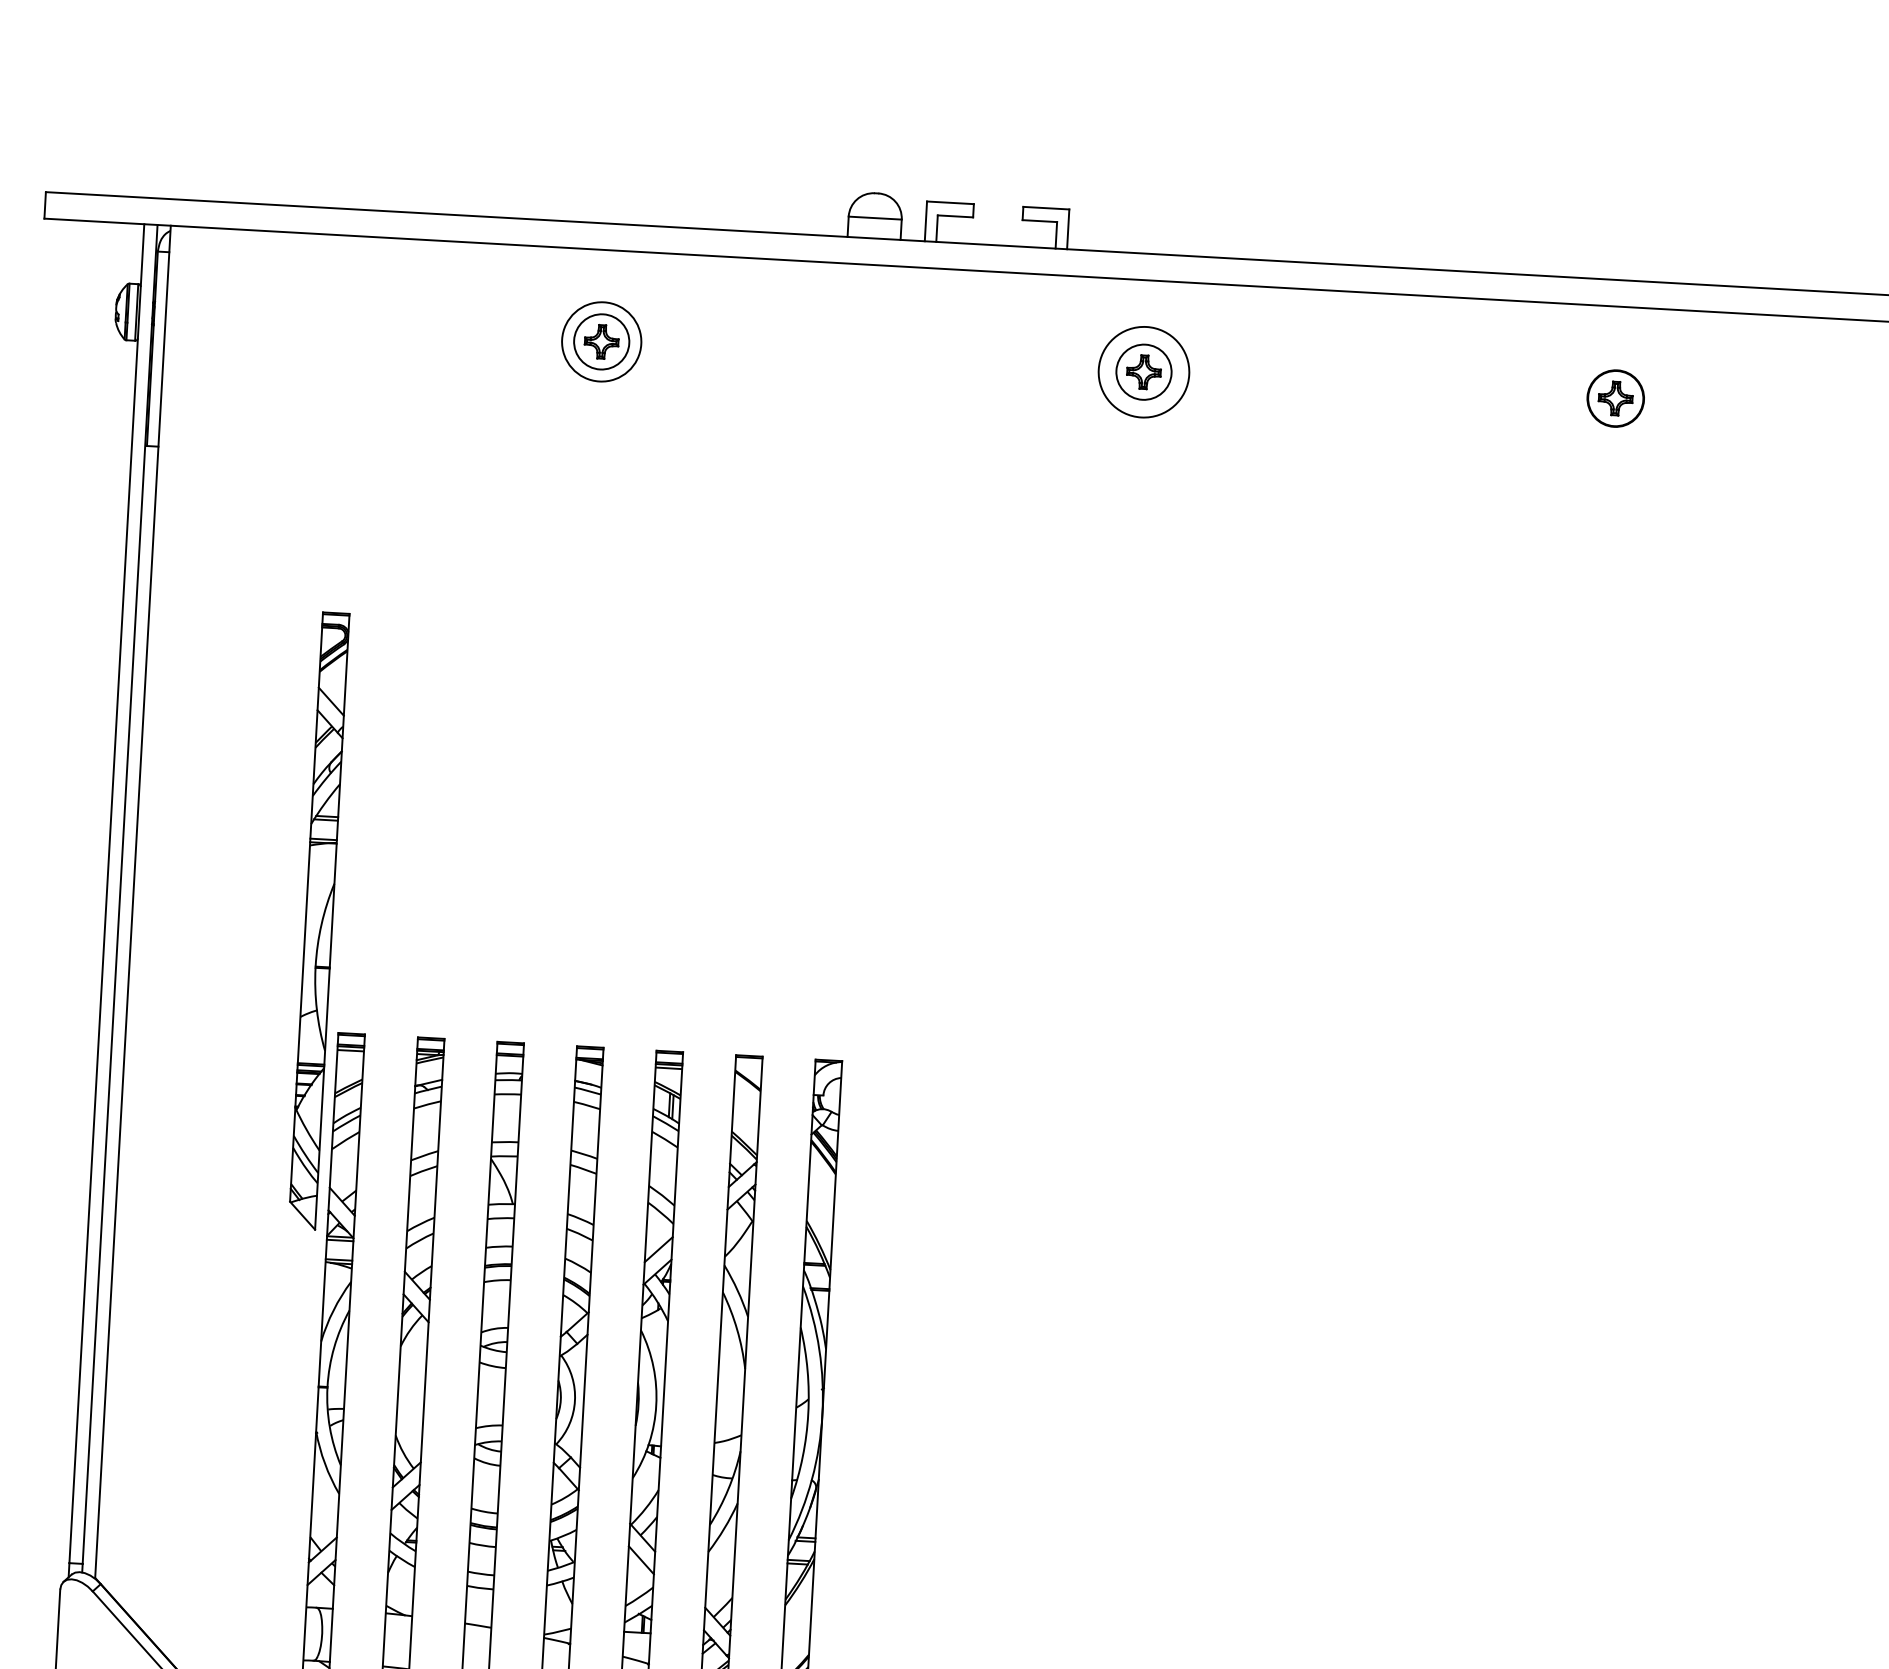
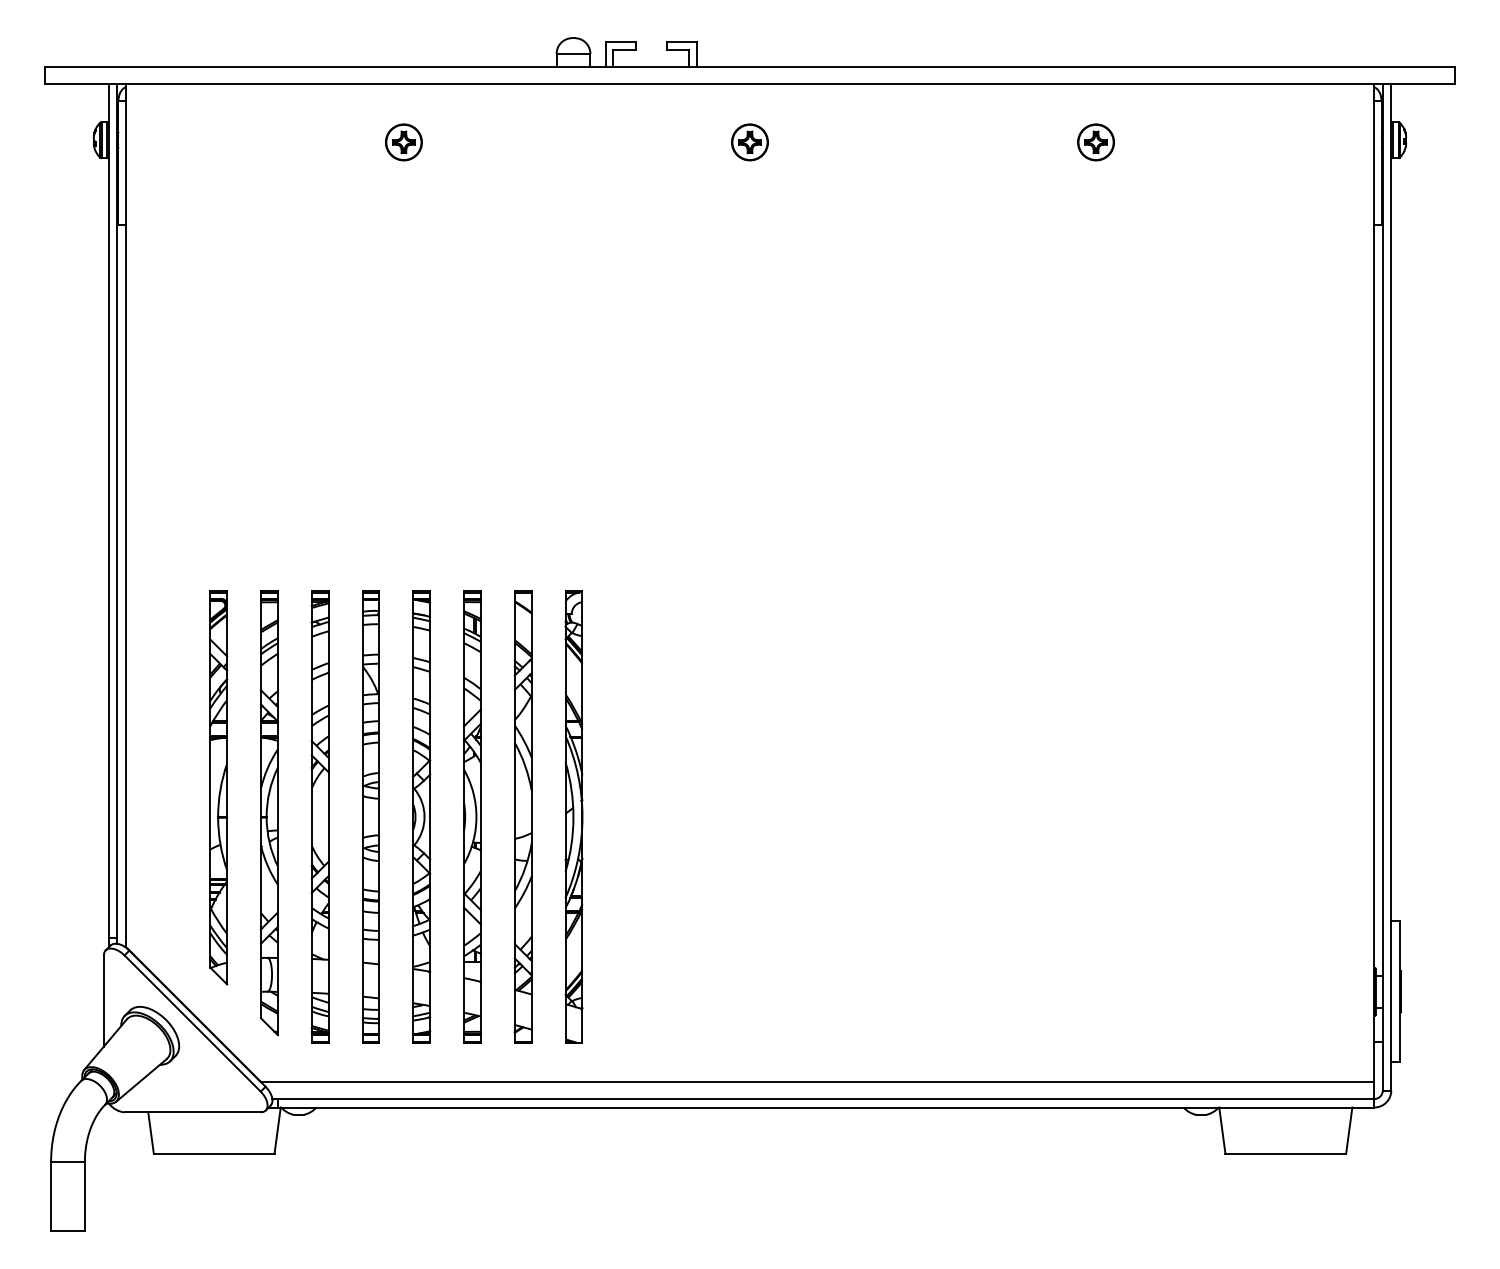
circle: (601, 341) -> (403, 142), size x0.71
circle: (1143, 372) -> (749, 142), size x0.62
part: (1614, 398) -> (1095, 142), moved
part: (318, 920) -> (218, 787), moved

